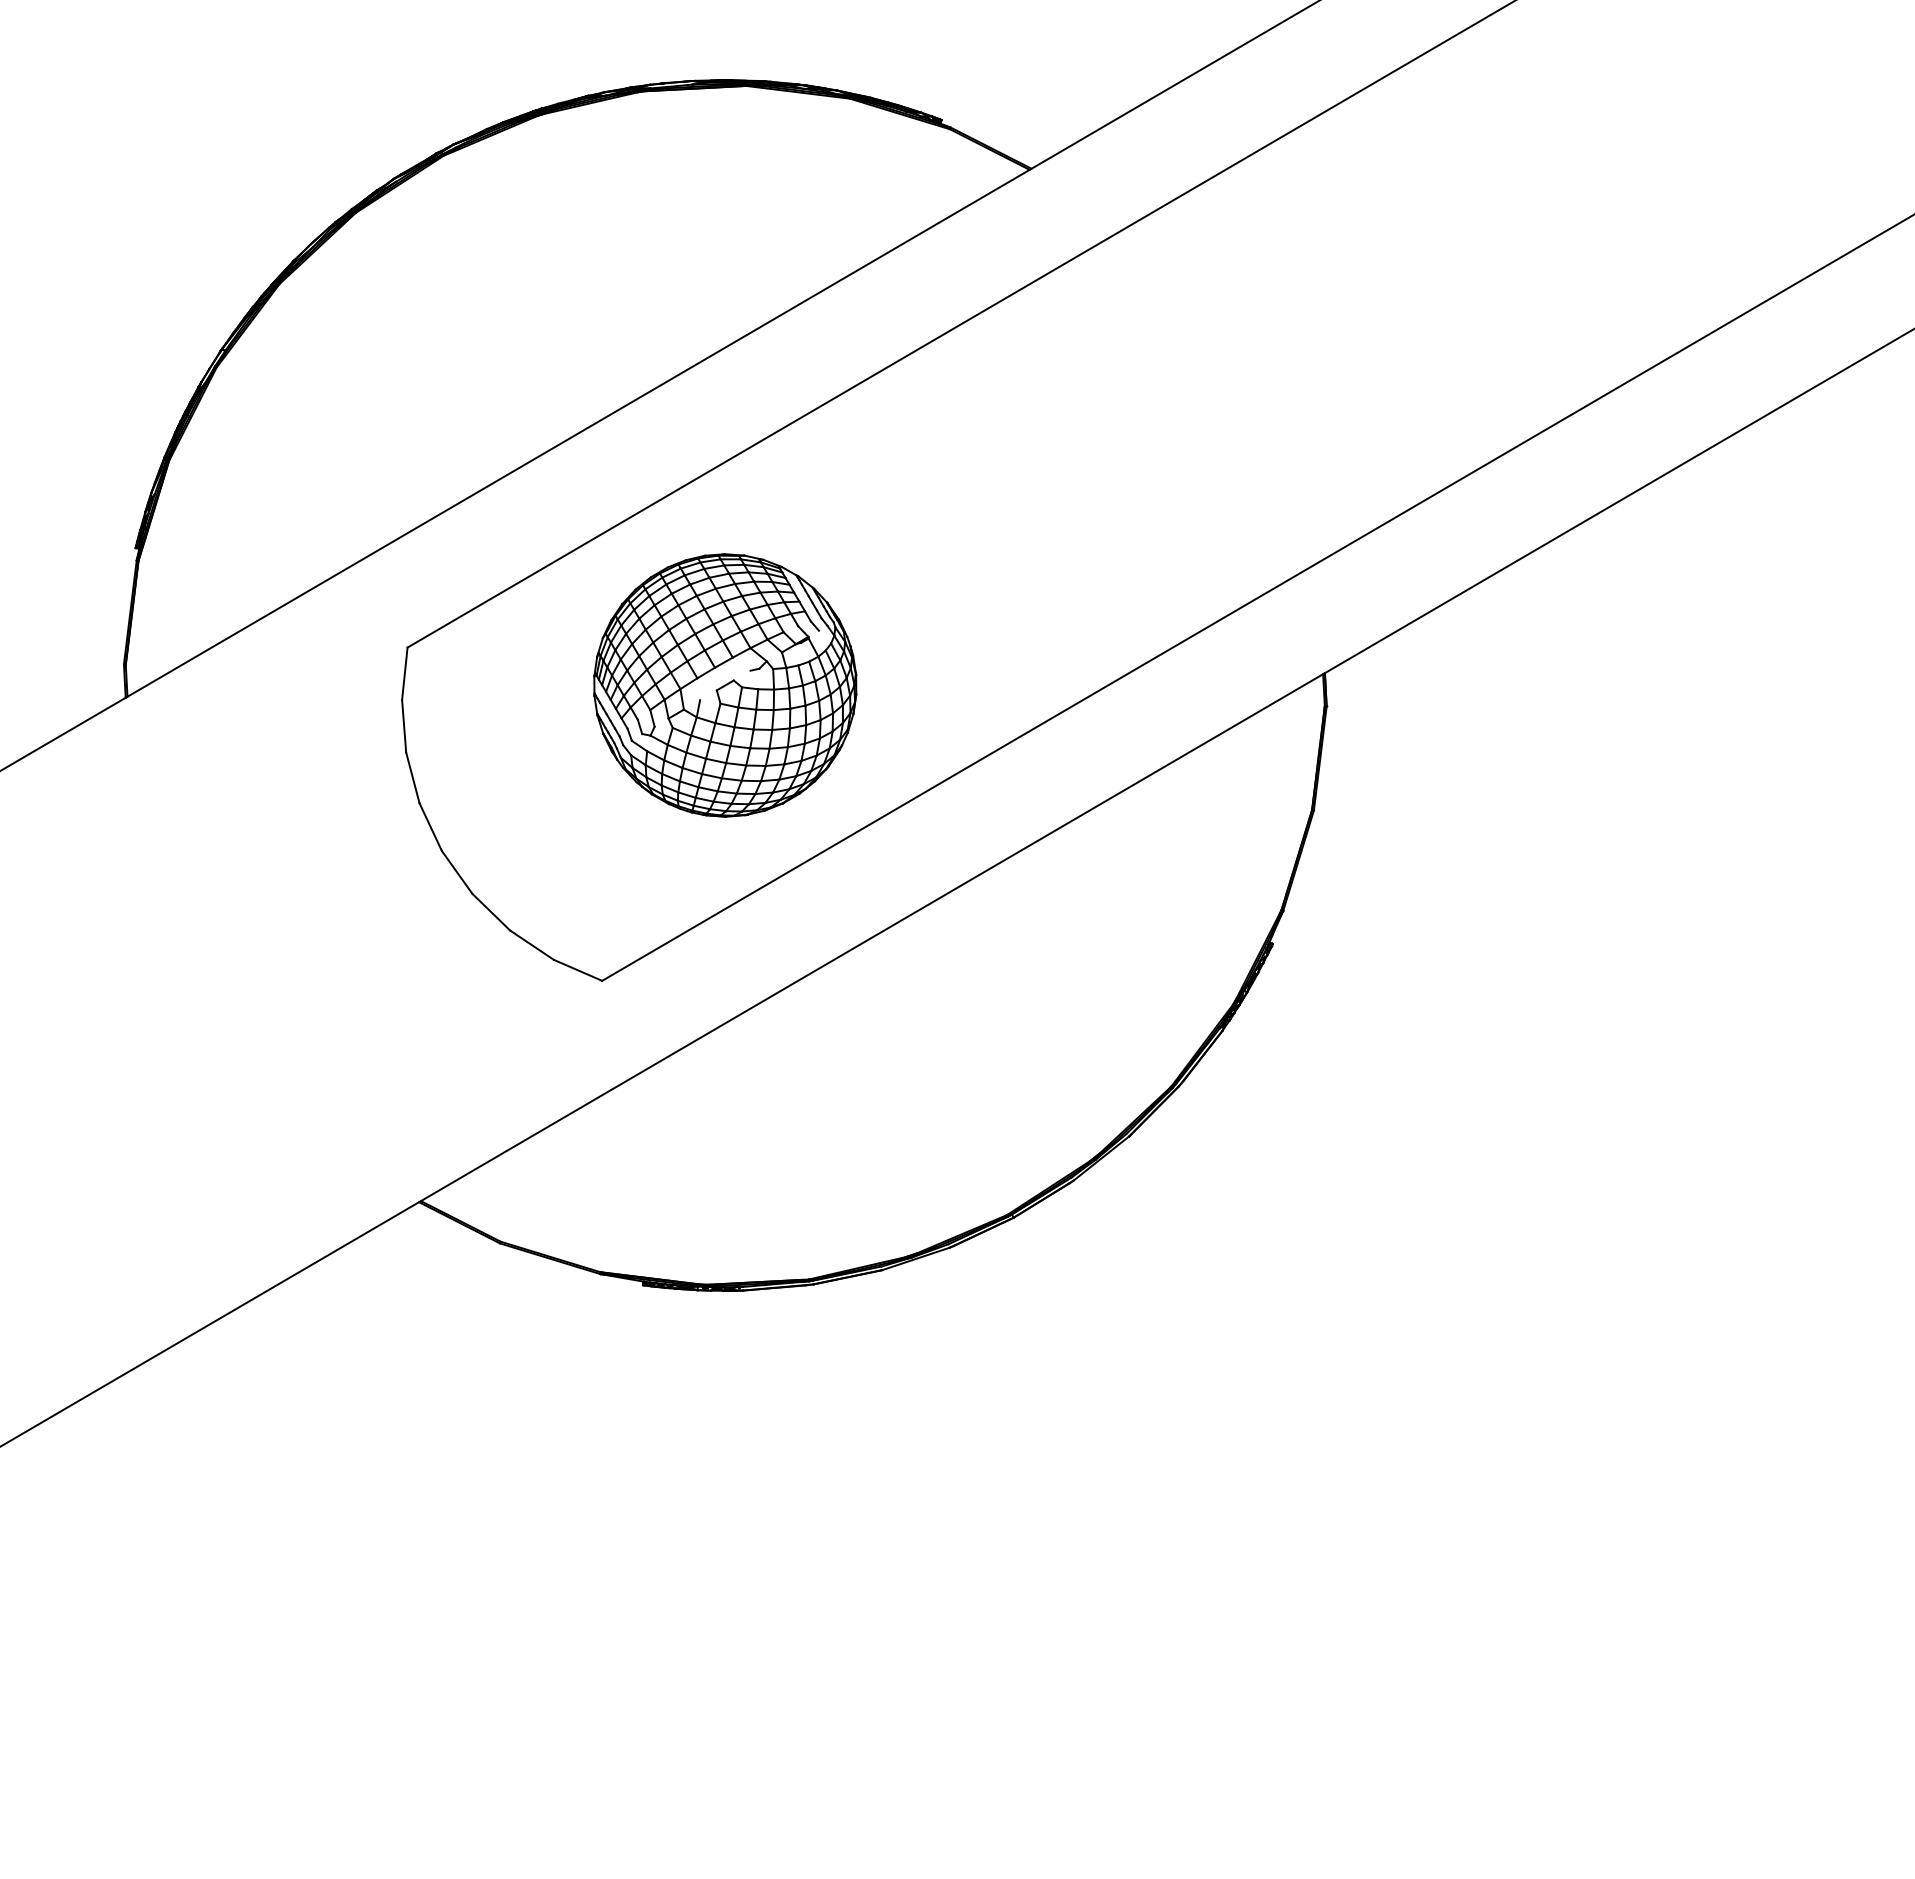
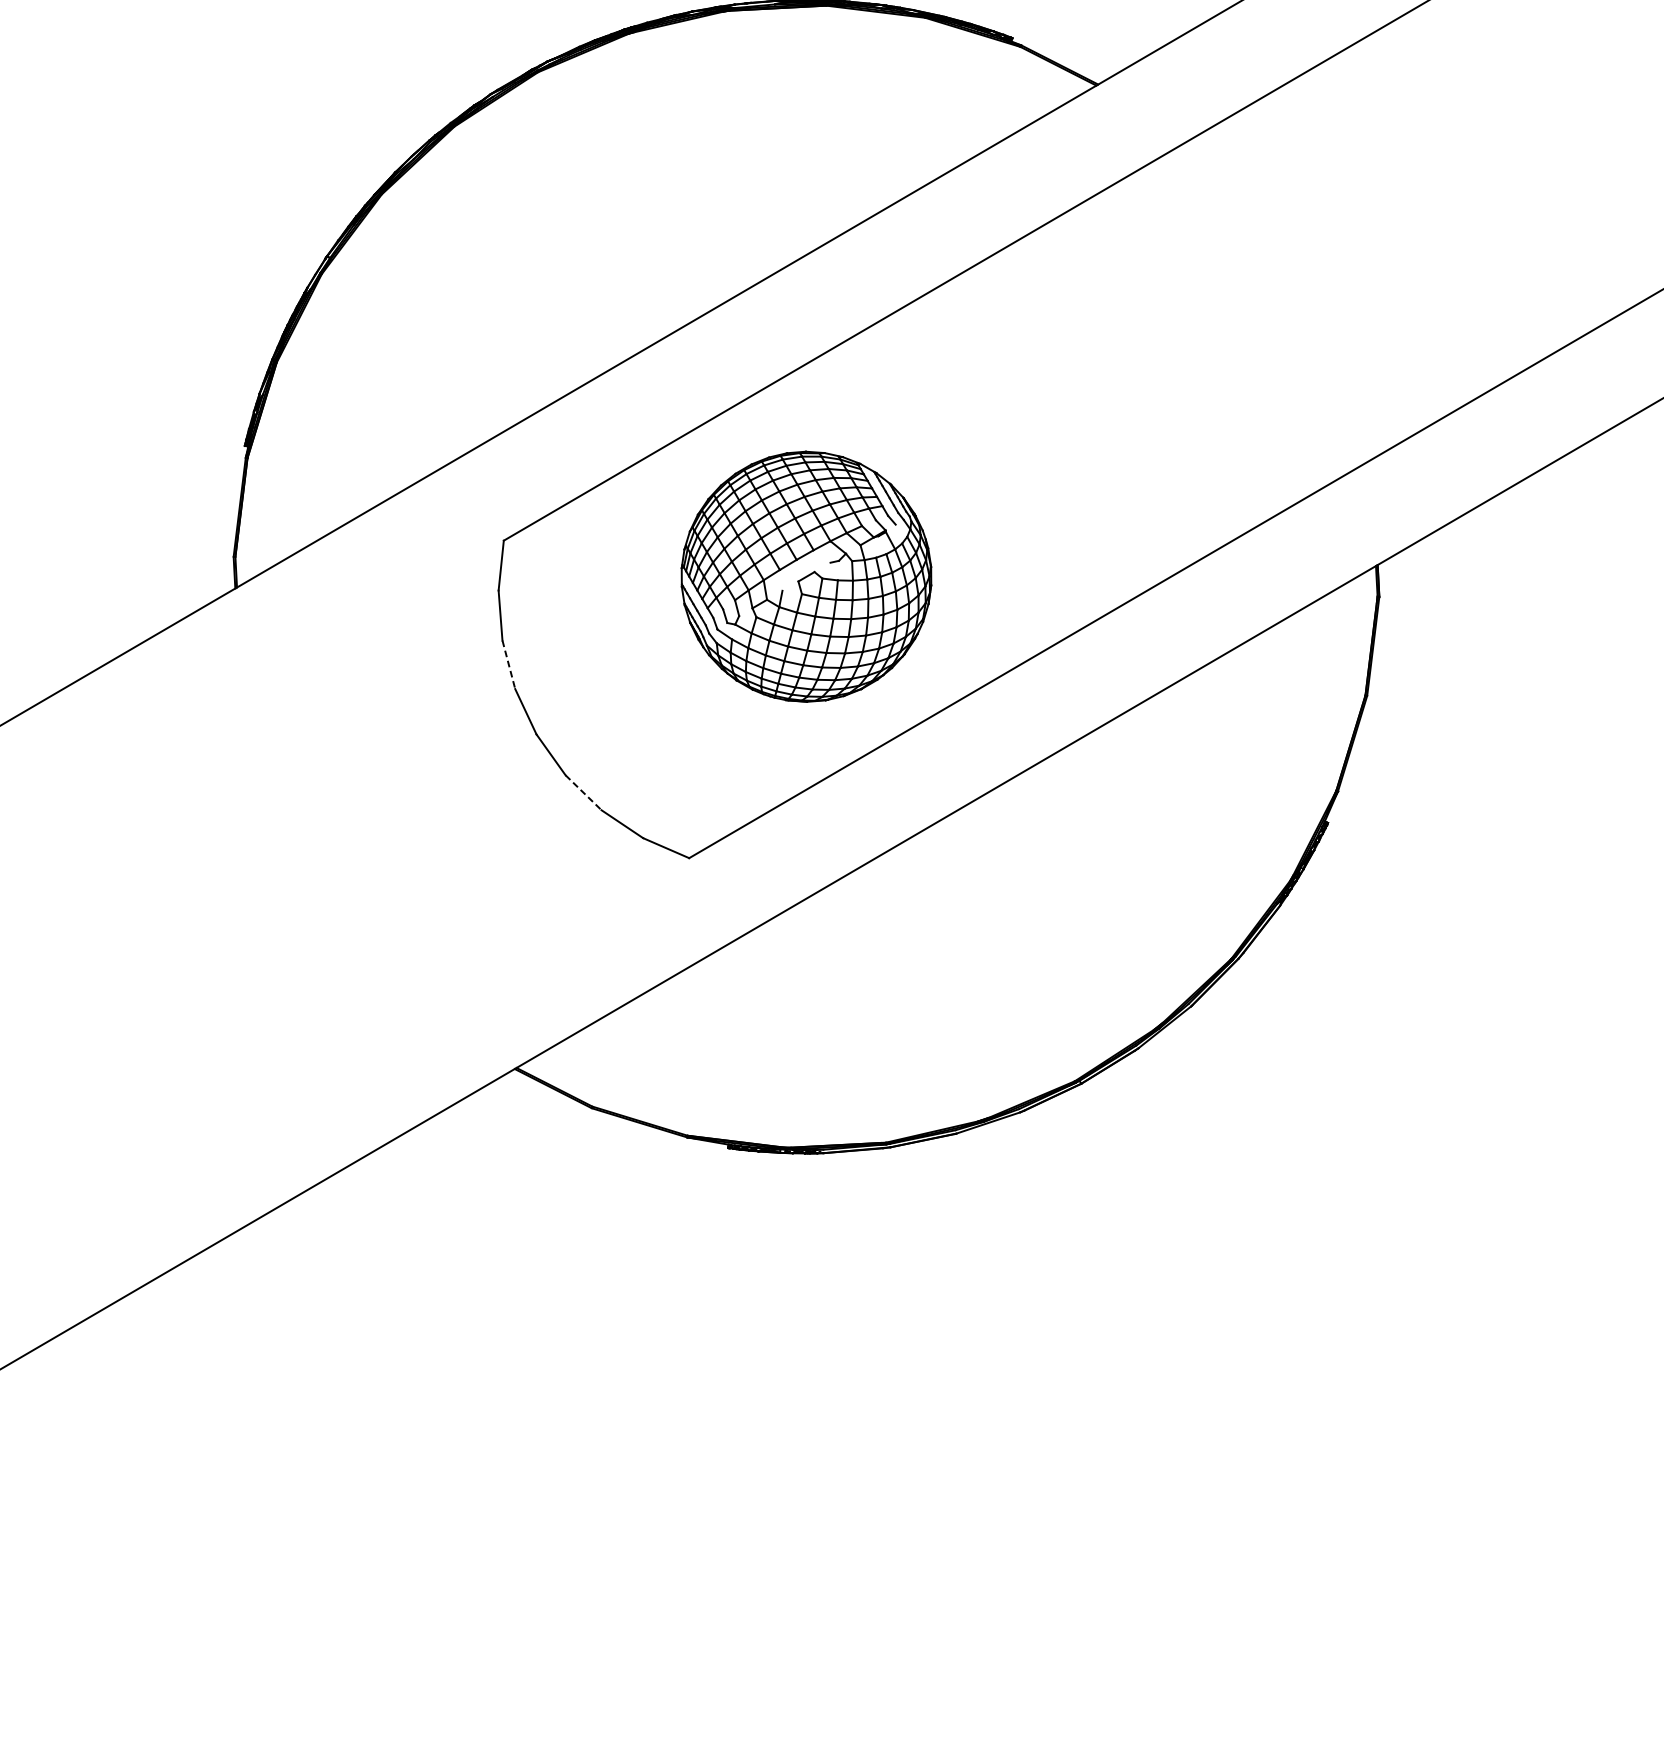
line: (412, 778) -> (508, 665), solid -> dashed
line: (491, 912) -> (583, 793), solid -> dashed

